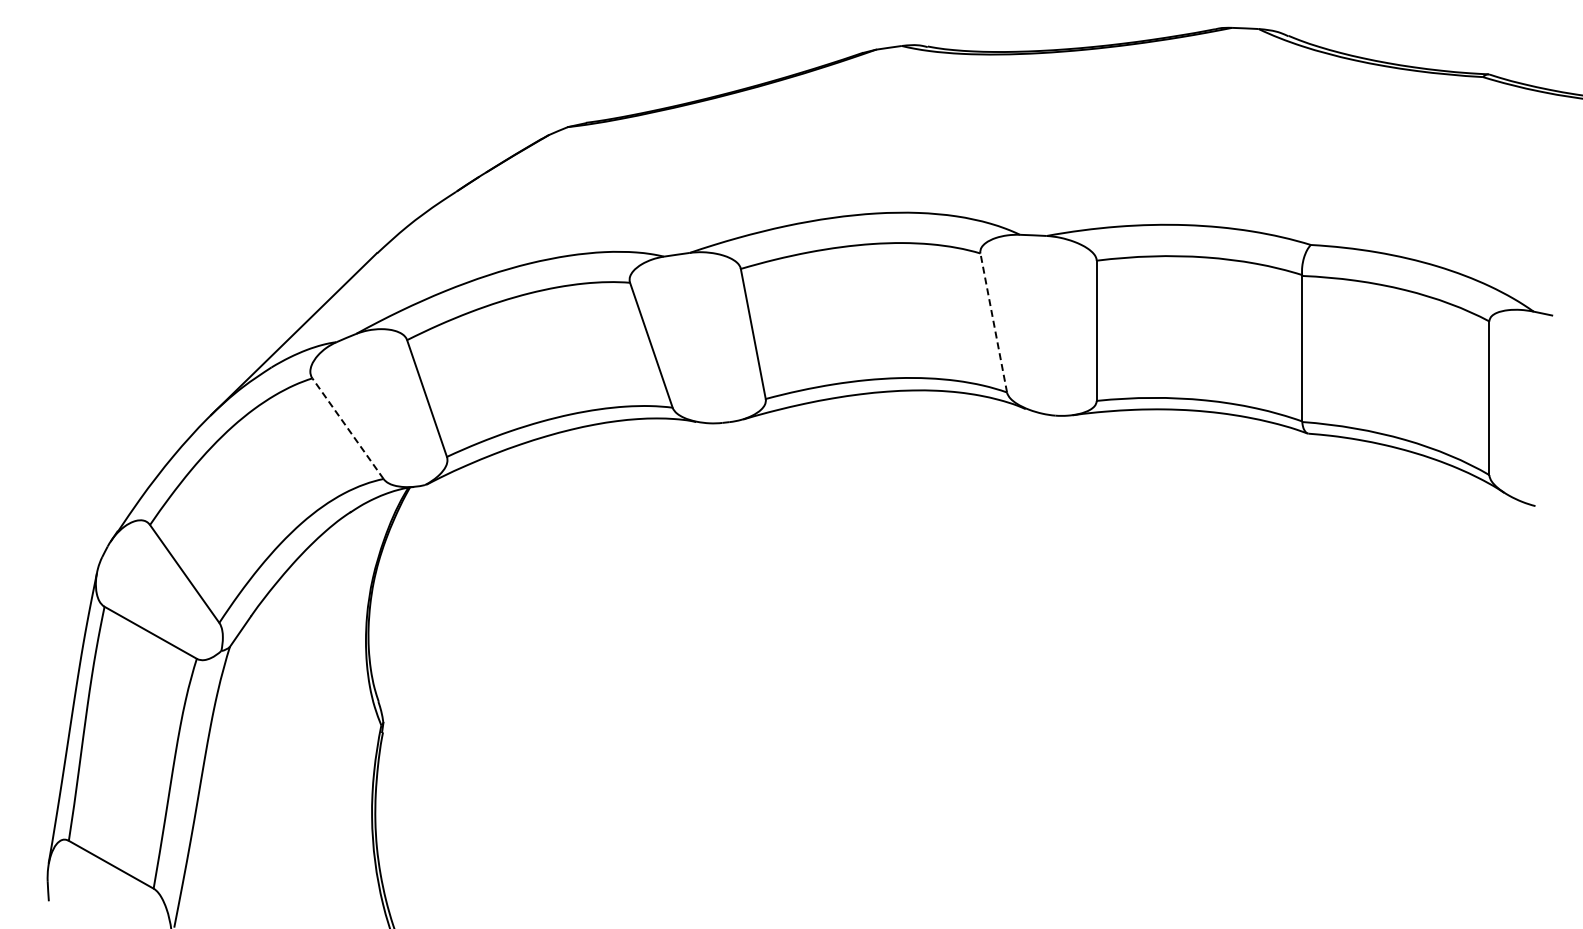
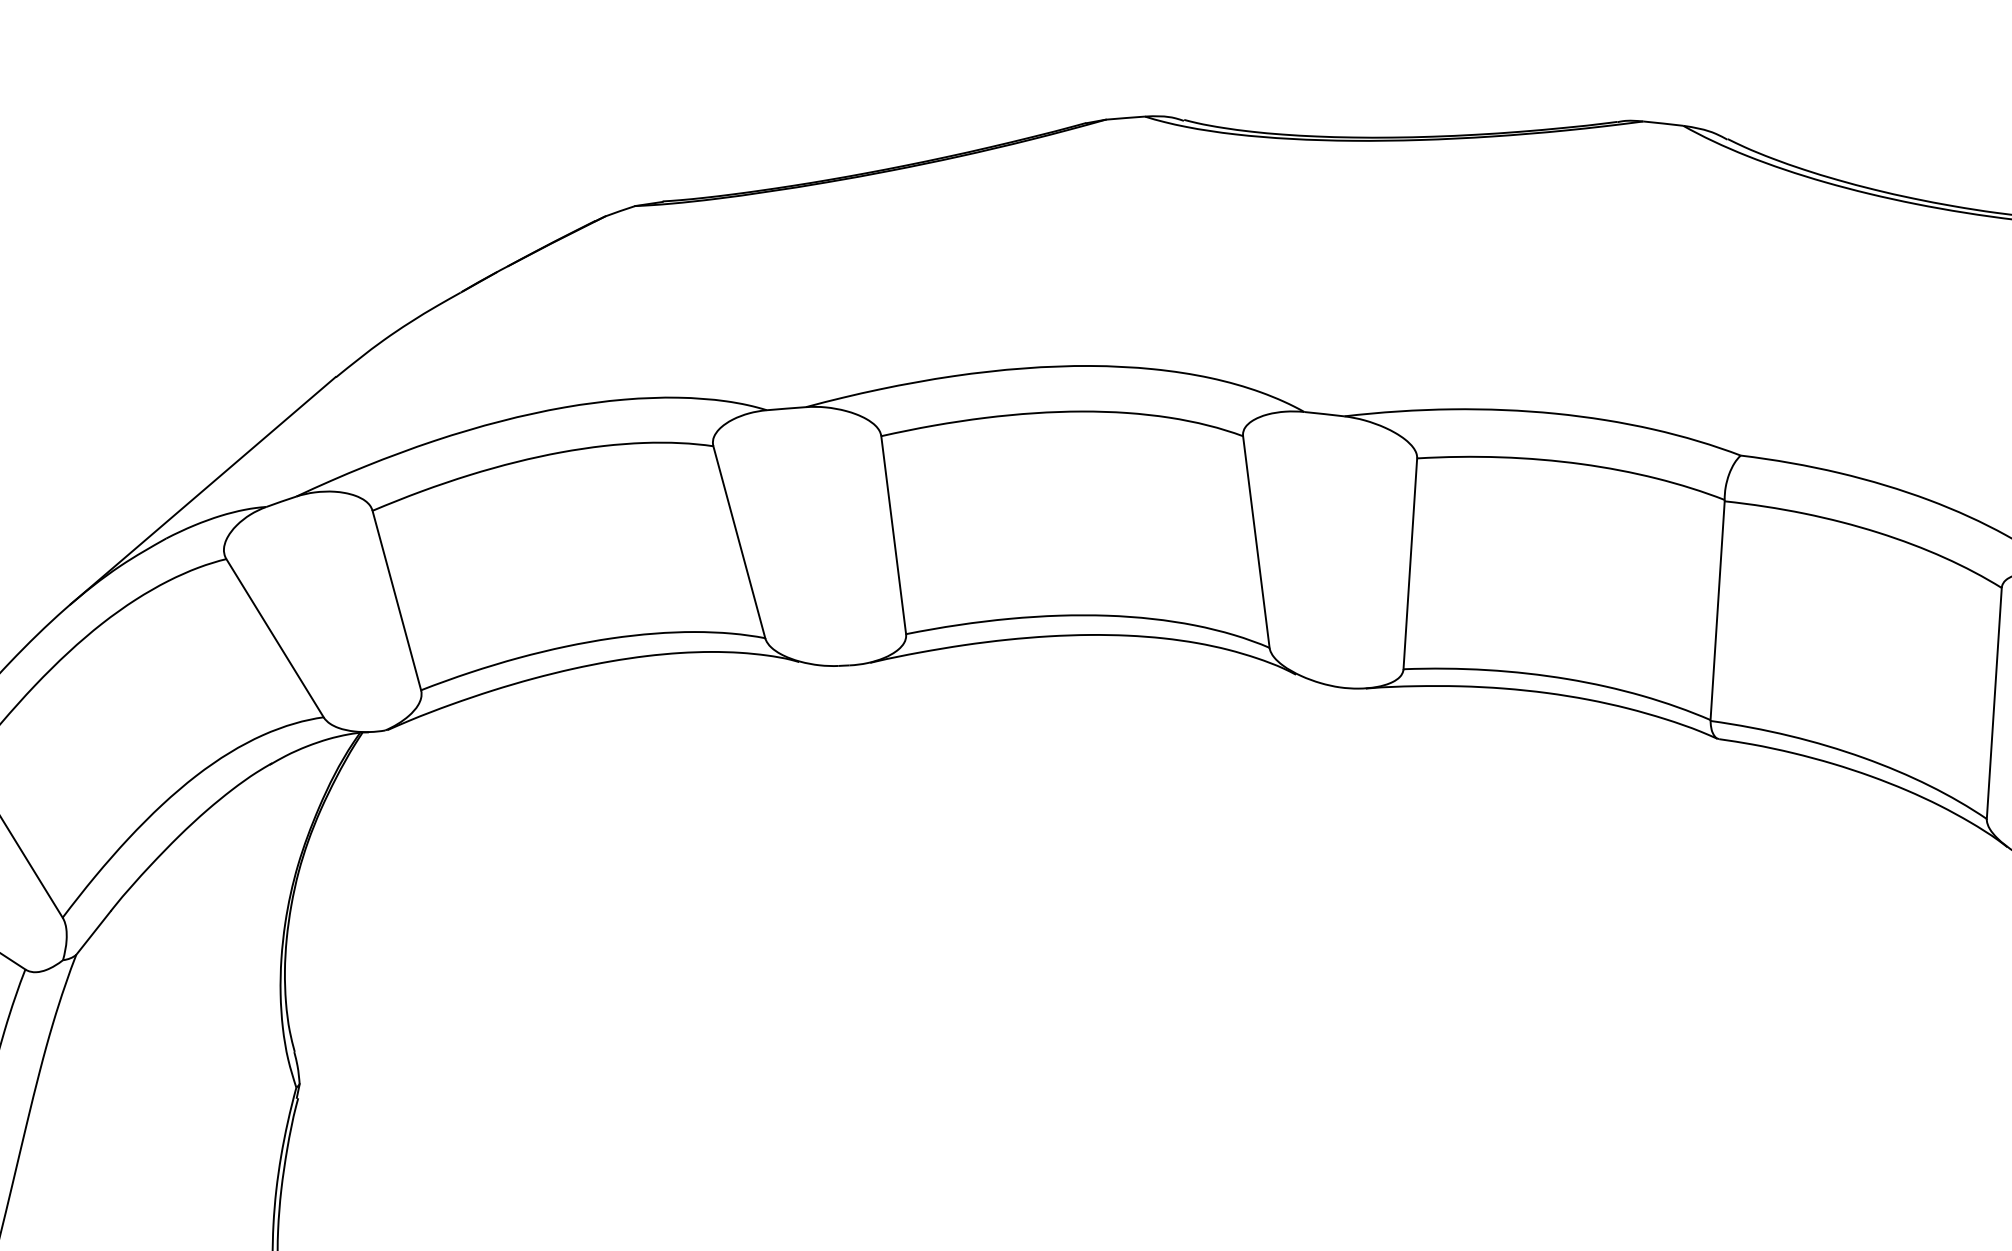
line: (993, 322) -> (1255, 541), dashed -> solid
line: (348, 428) -> (275, 637), dashed -> solid

